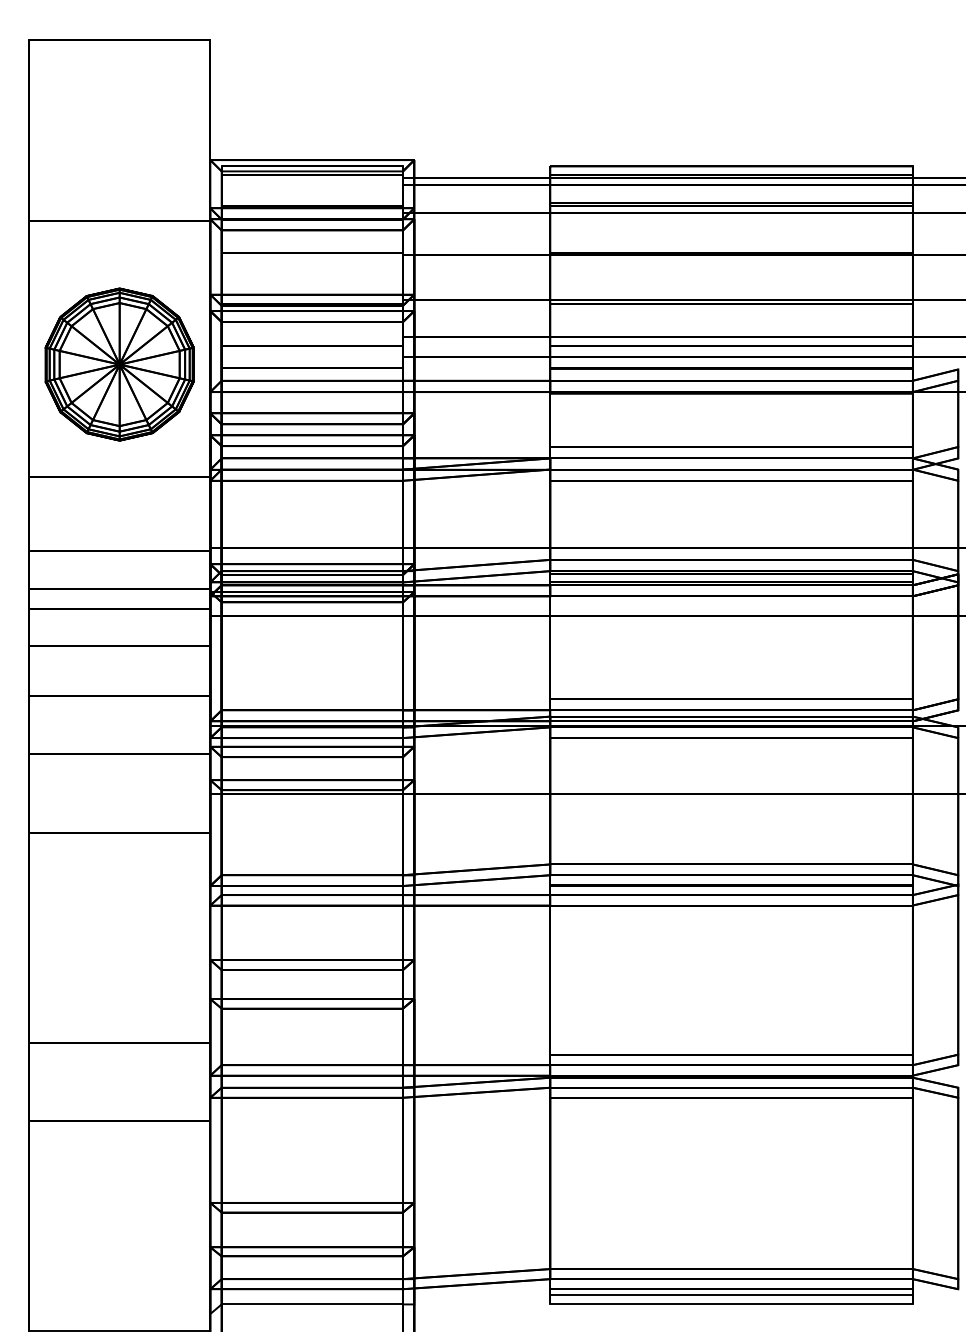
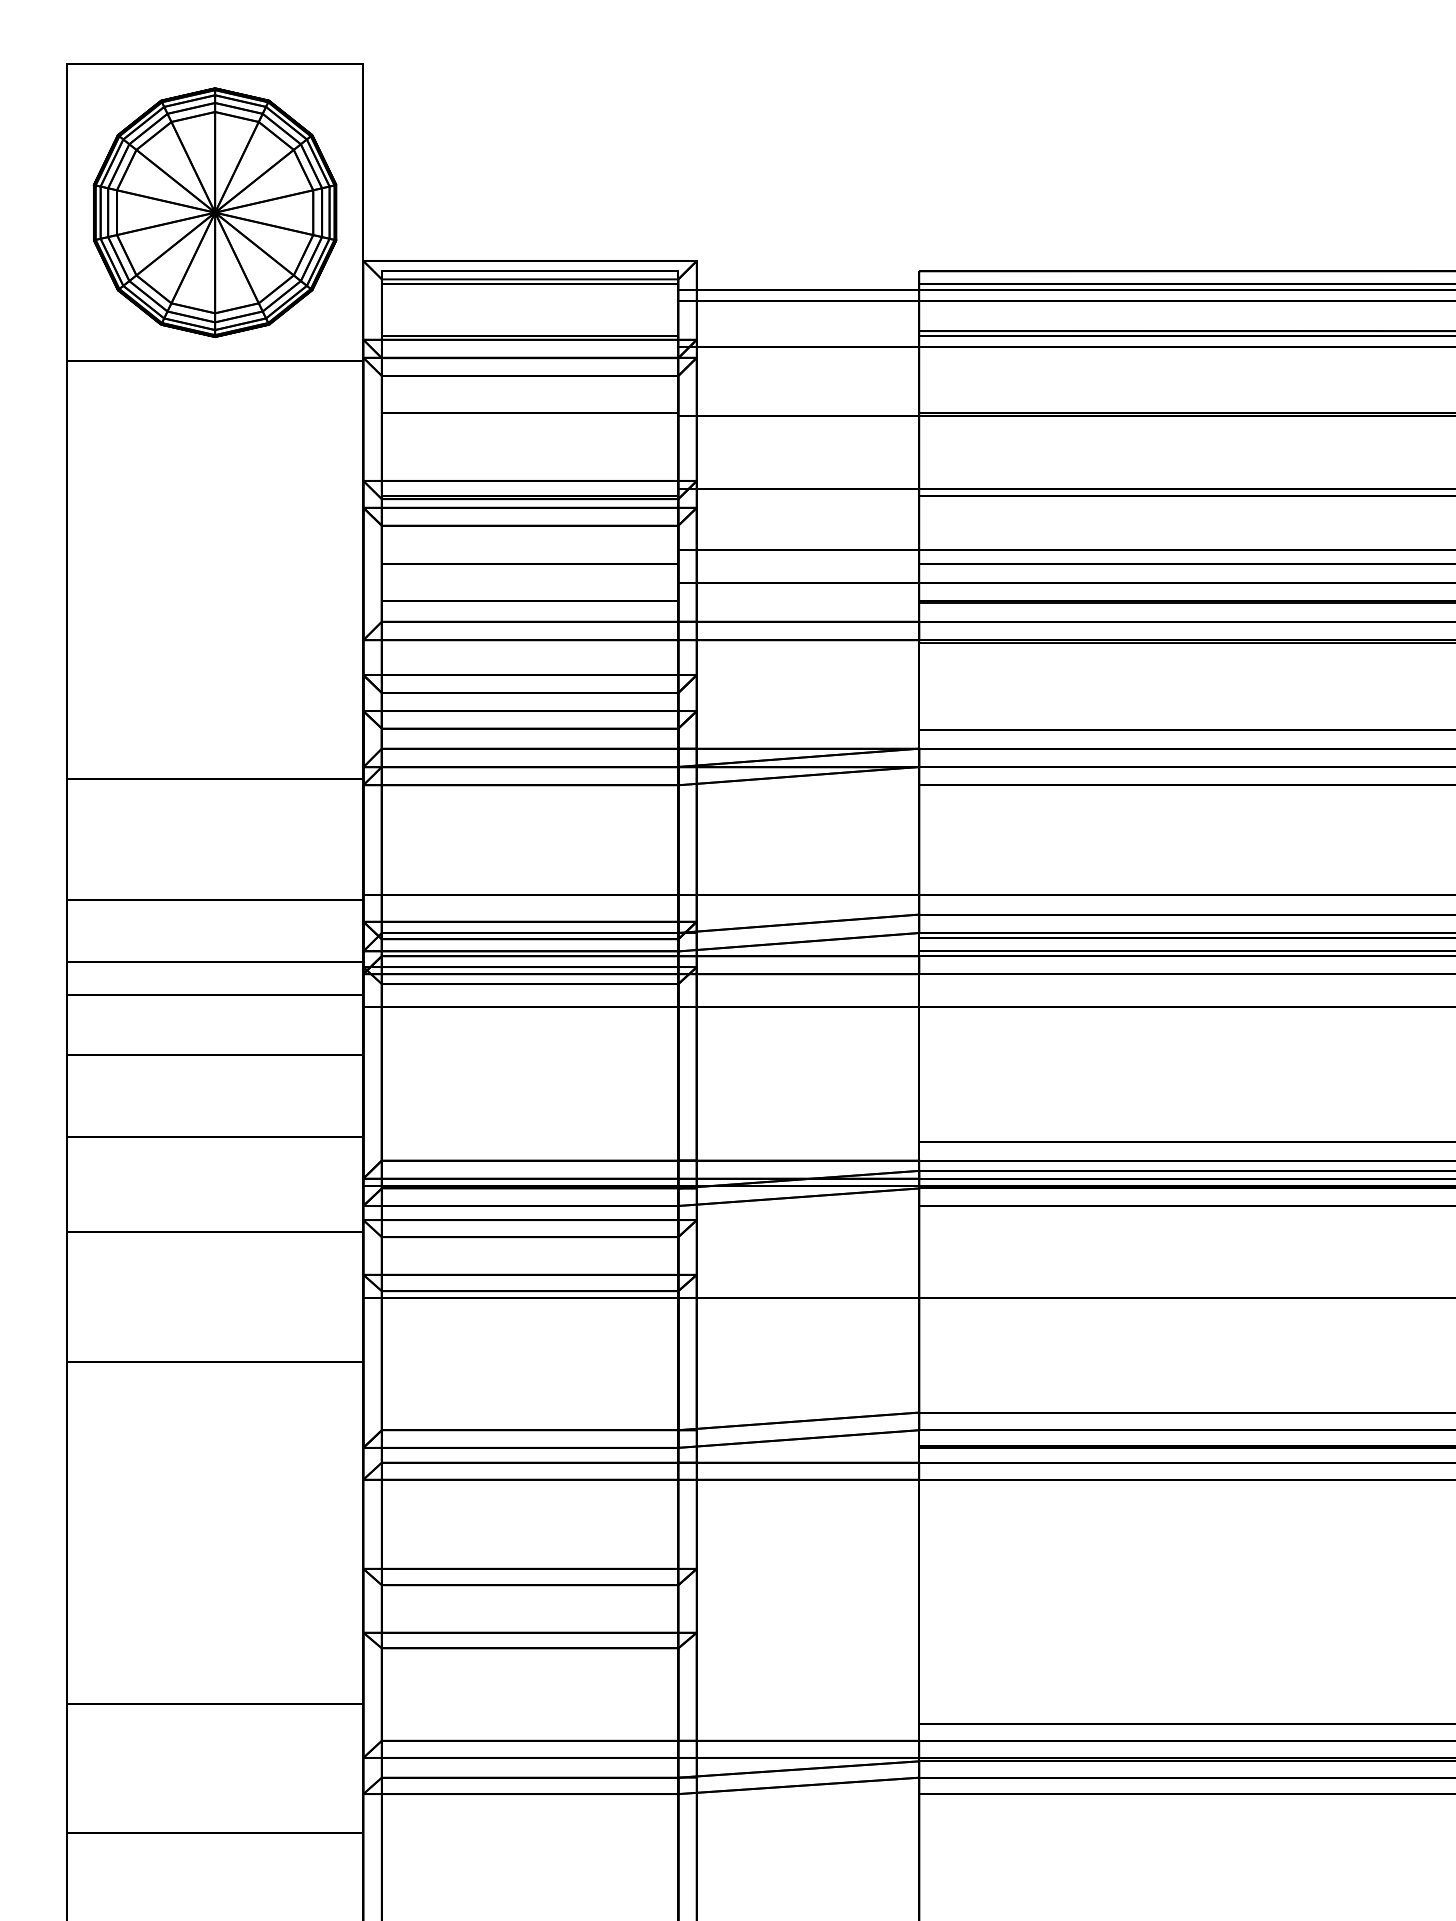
part: (119, 364) -> (214, 212), moved

